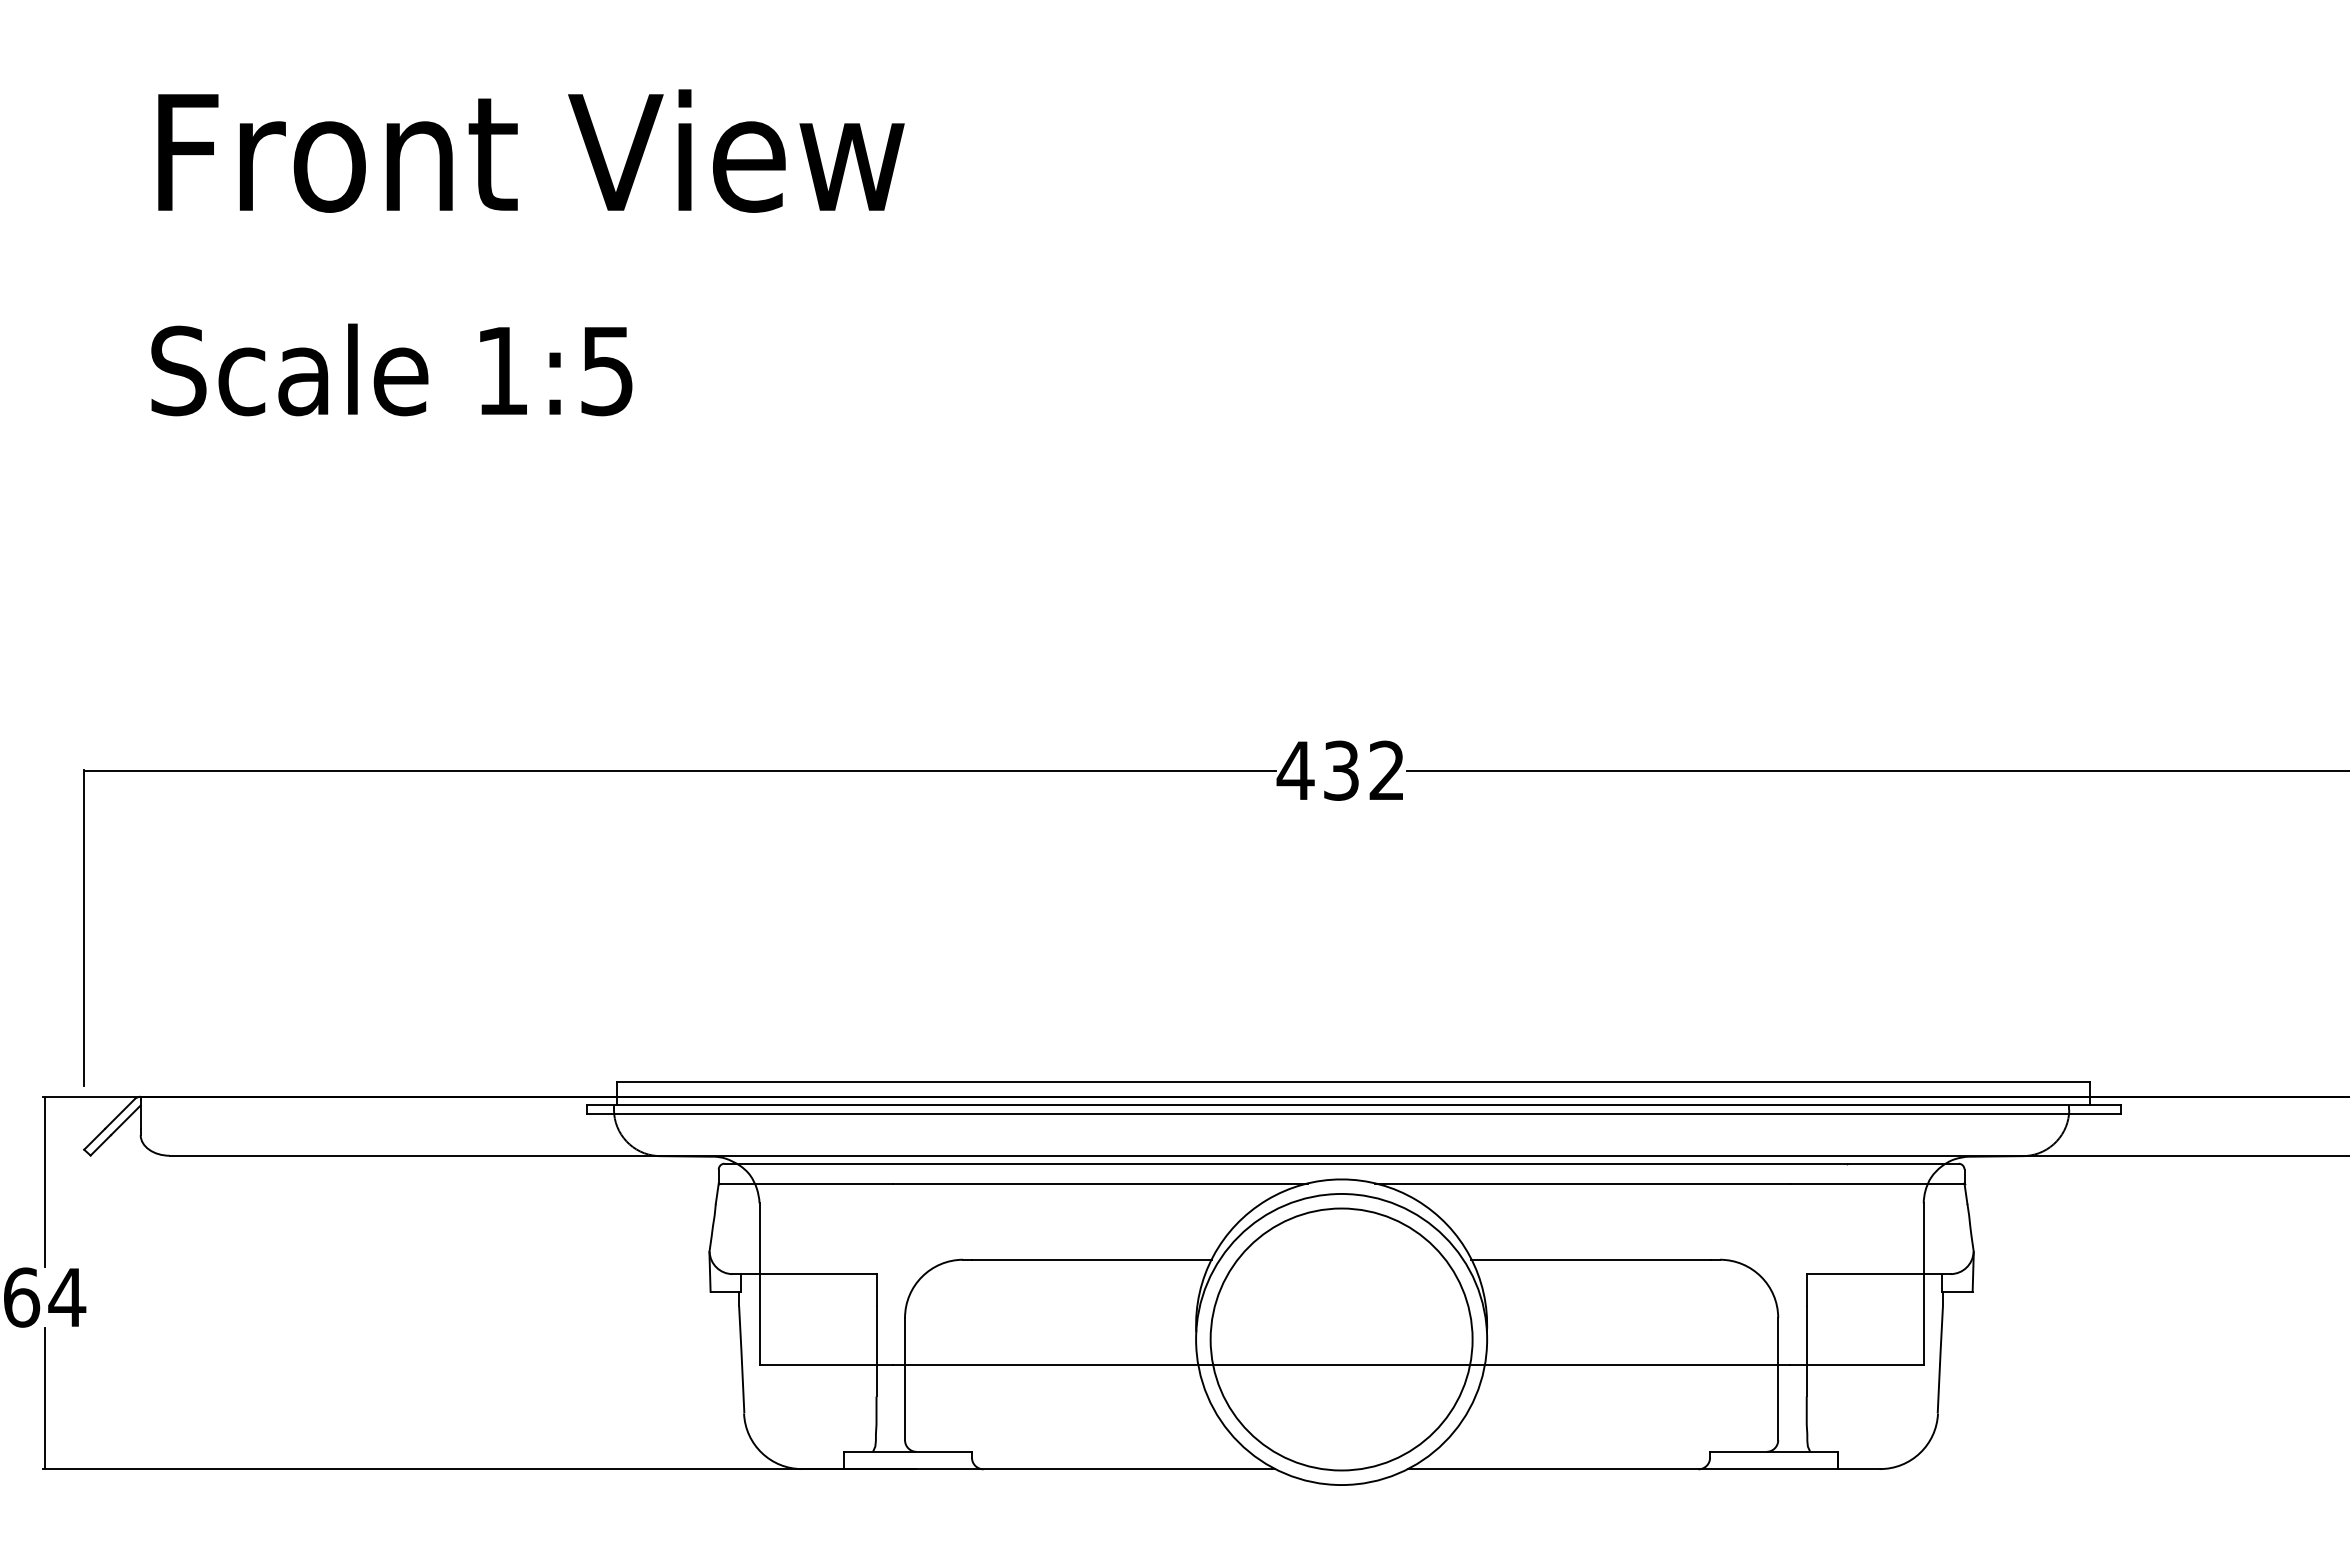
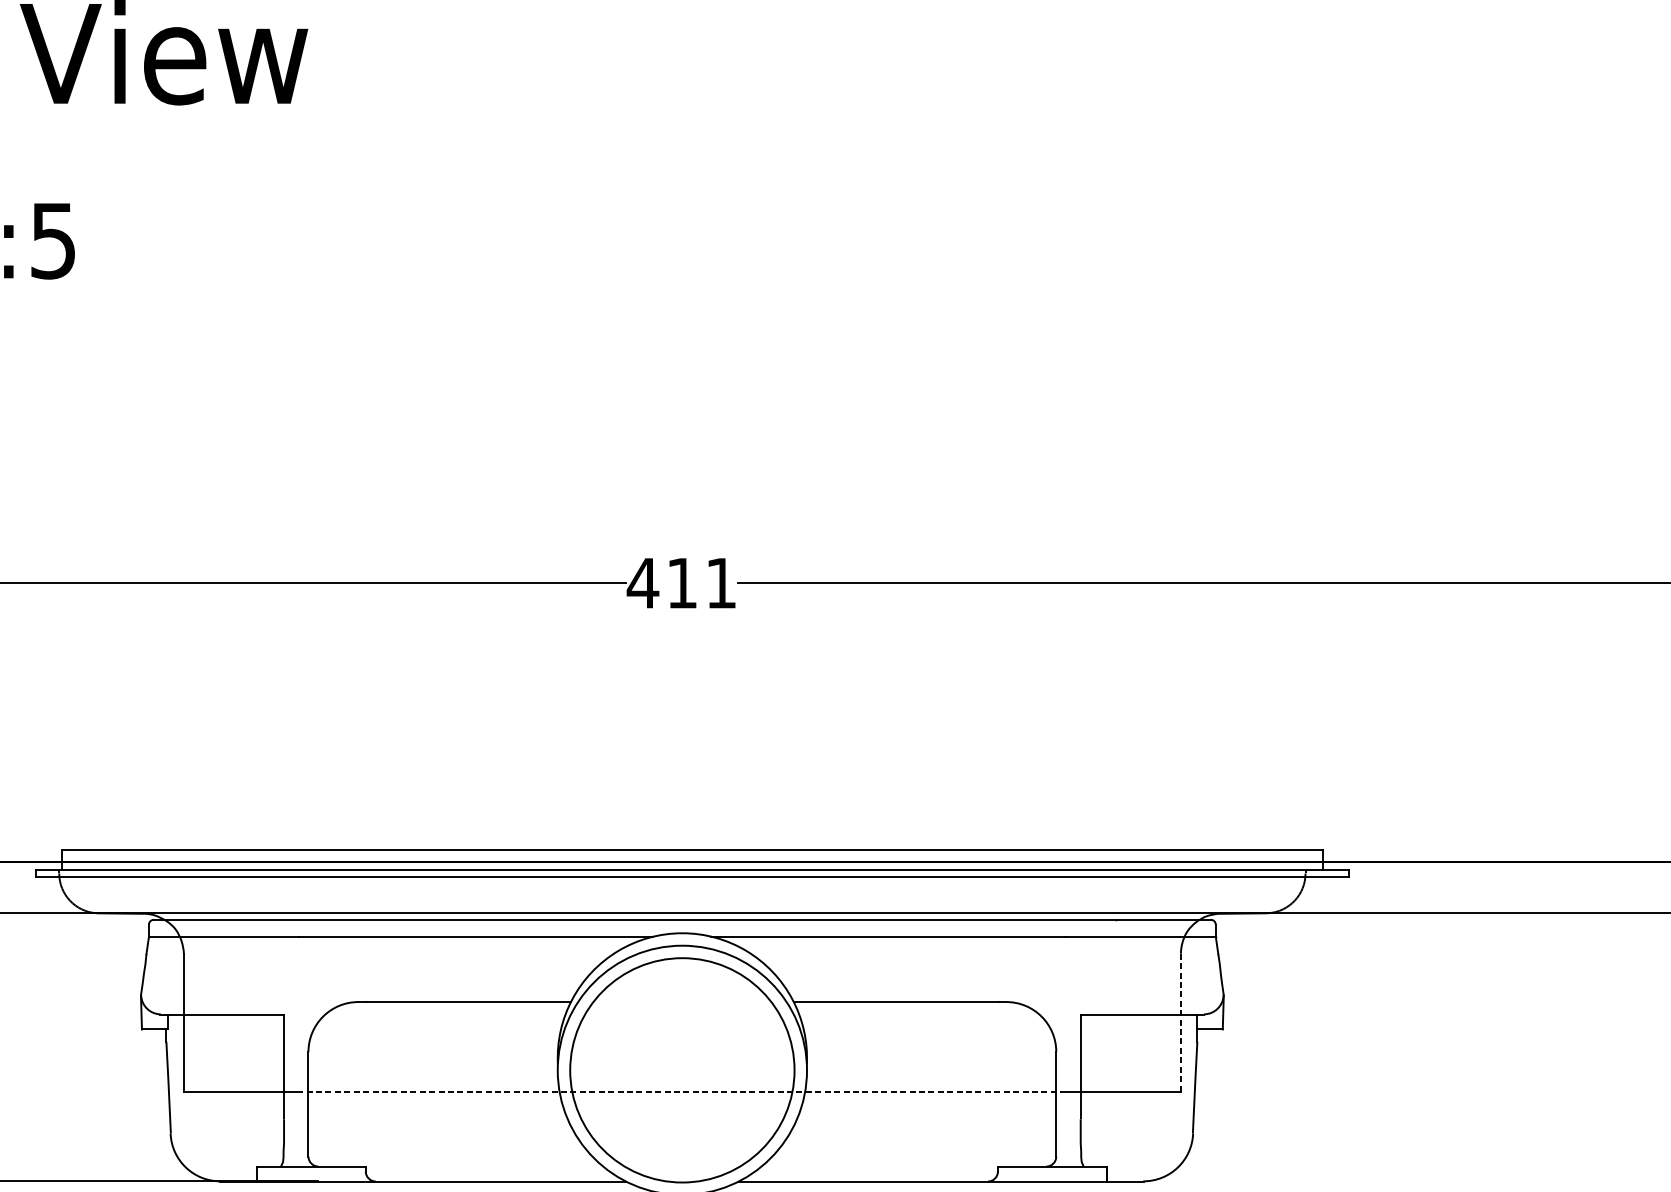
text: (1363, 770) -> (701, 583), 432 -> 411
line: (1923, 1283) -> (1180, 1022), solid -> dashed
line: (1341, 1364) -> (682, 1091), solid -> dashed

